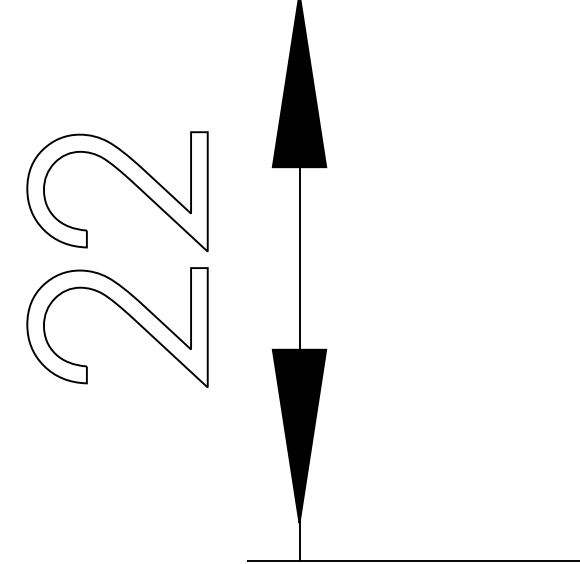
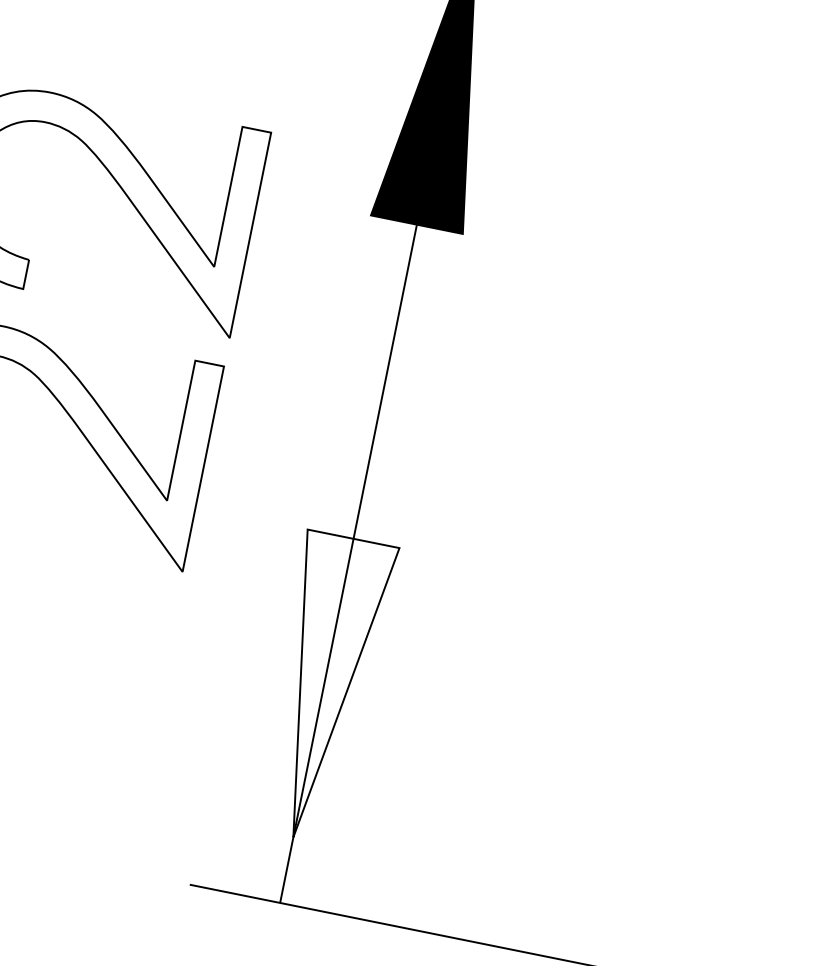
fill: (299, 436) -> (323, 688), removed

